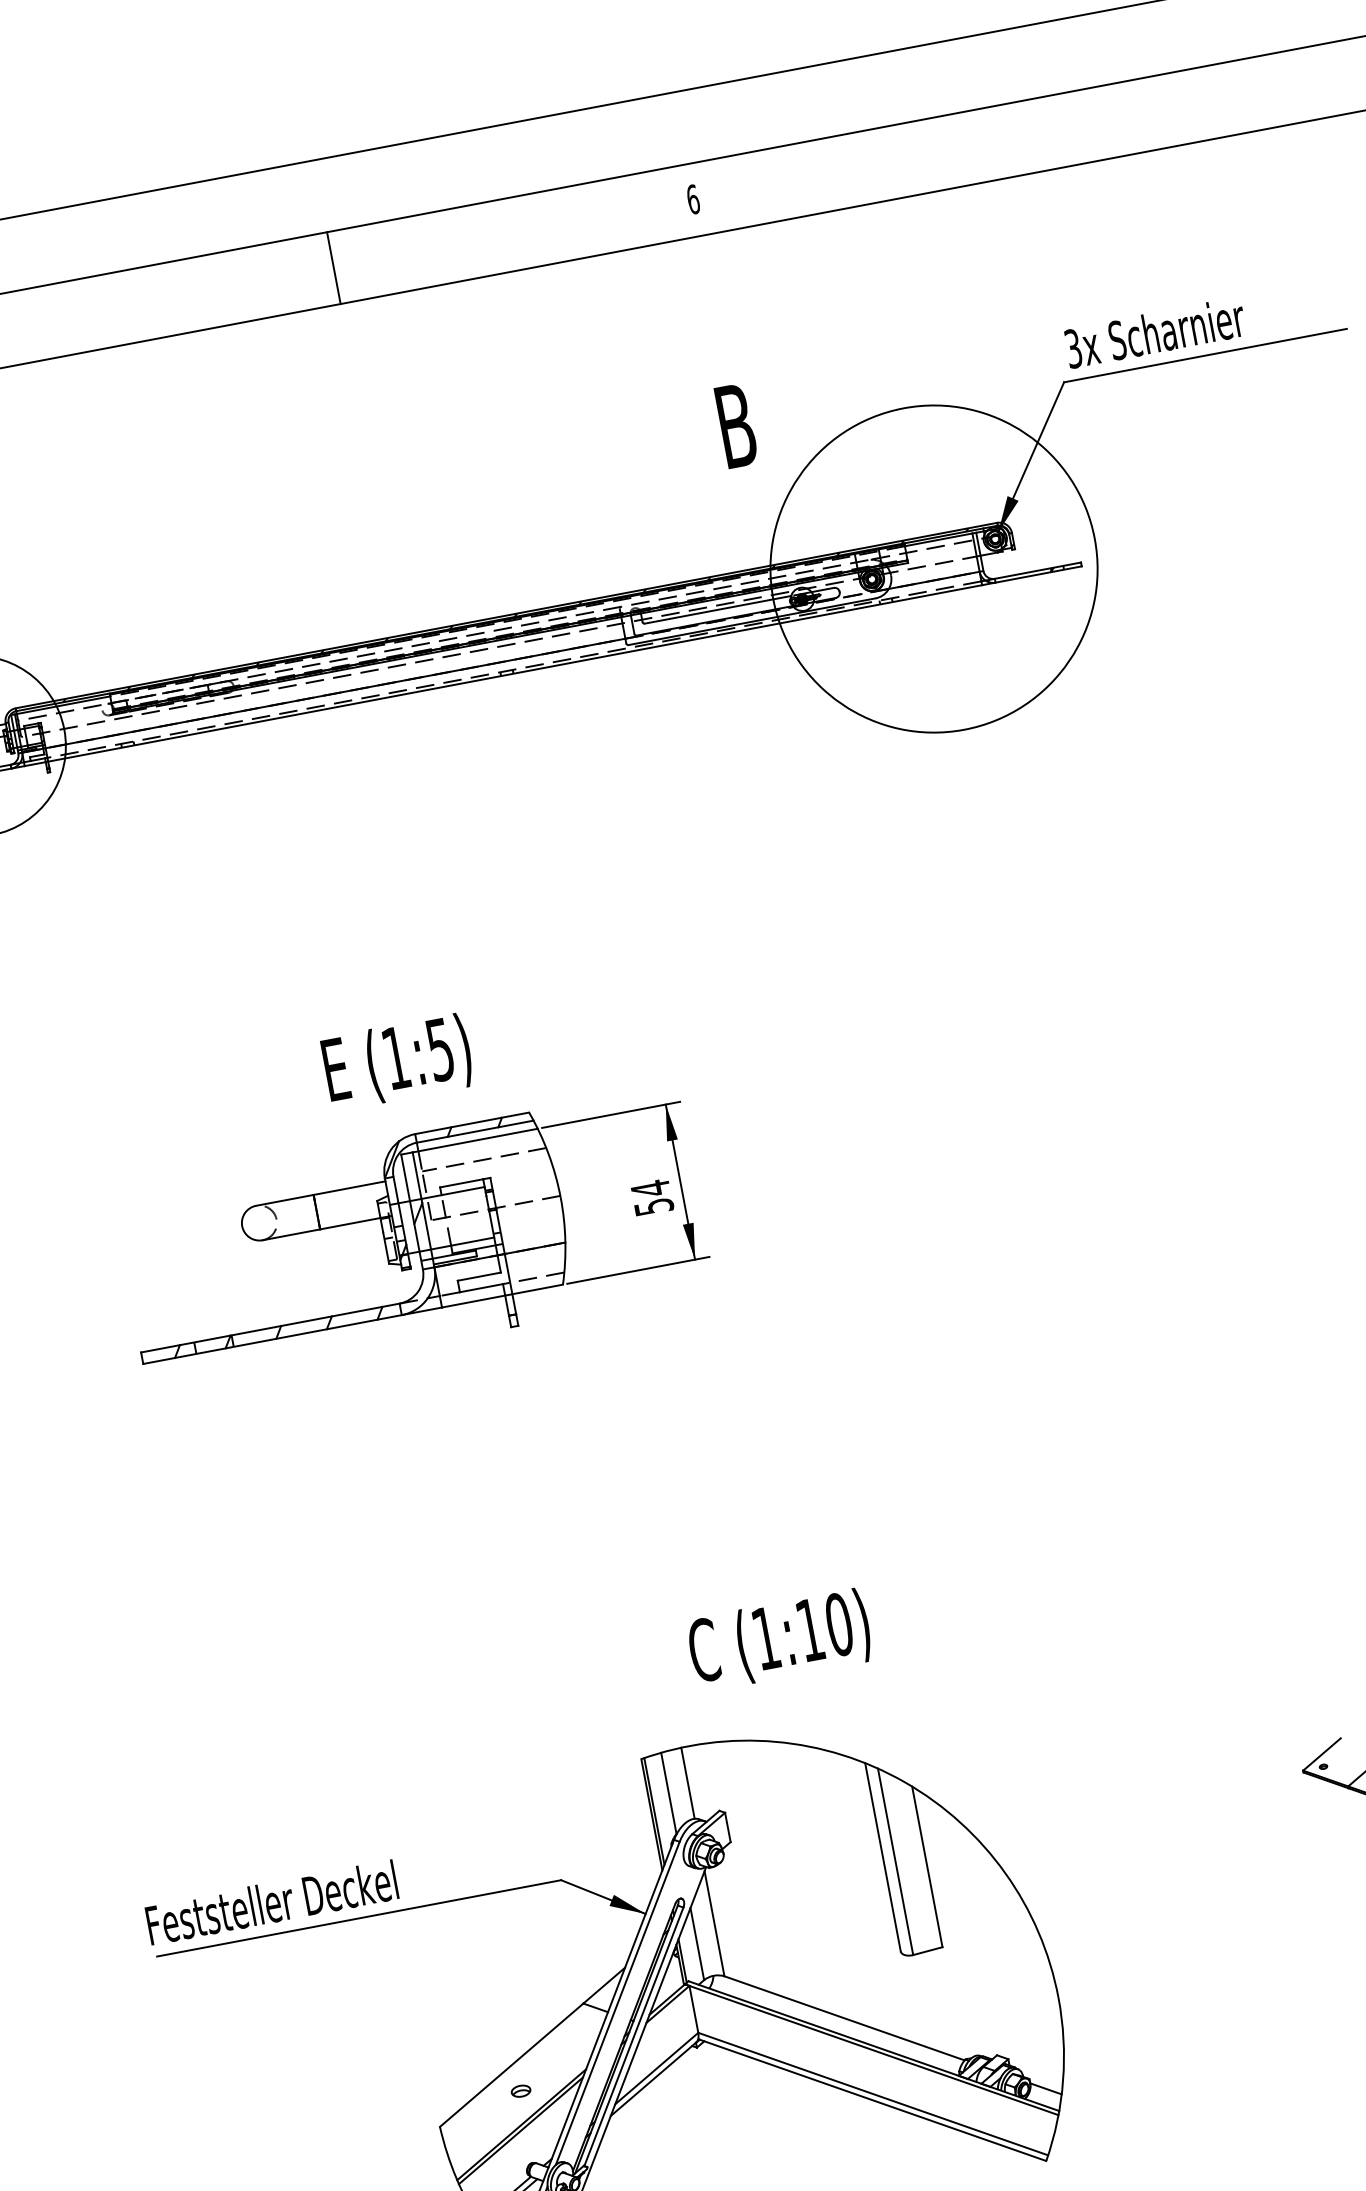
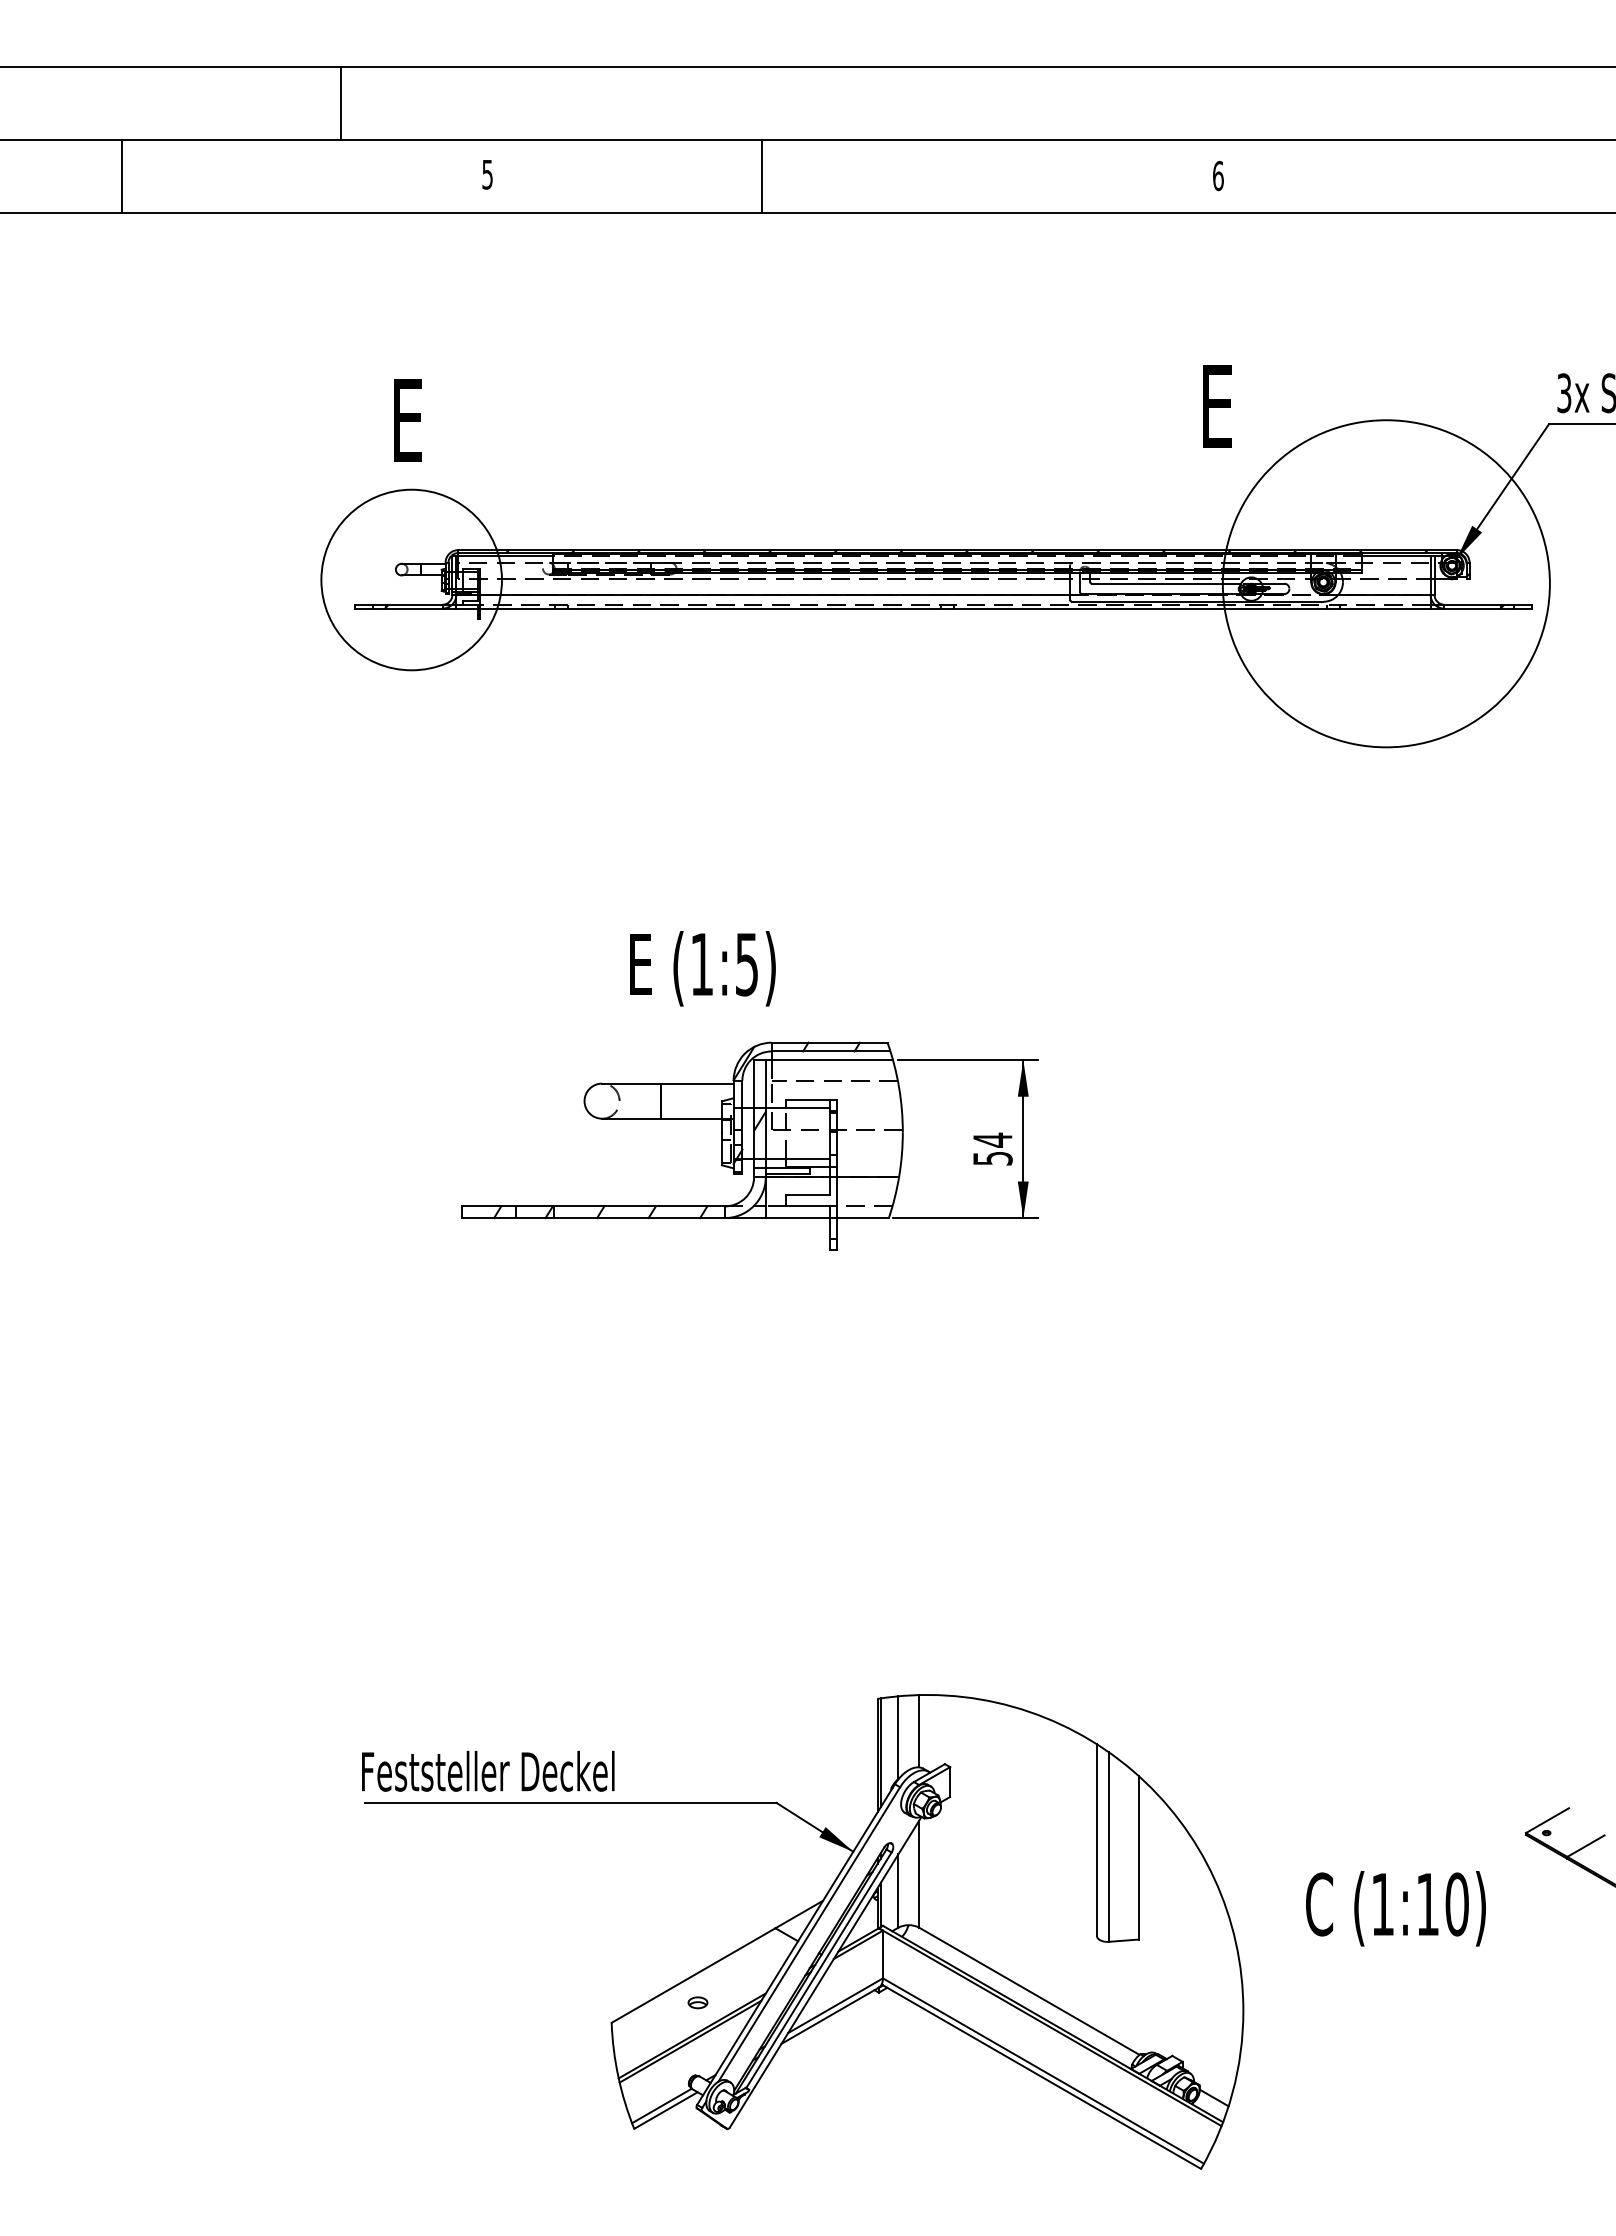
line: (333, 267) -> (761, 176), moved
text: (736, 425) -> (1218, 406), B -> E
text: (397, 1061) -> (702, 968), moved
text: (779, 1640) -> (1395, 1908), moved

